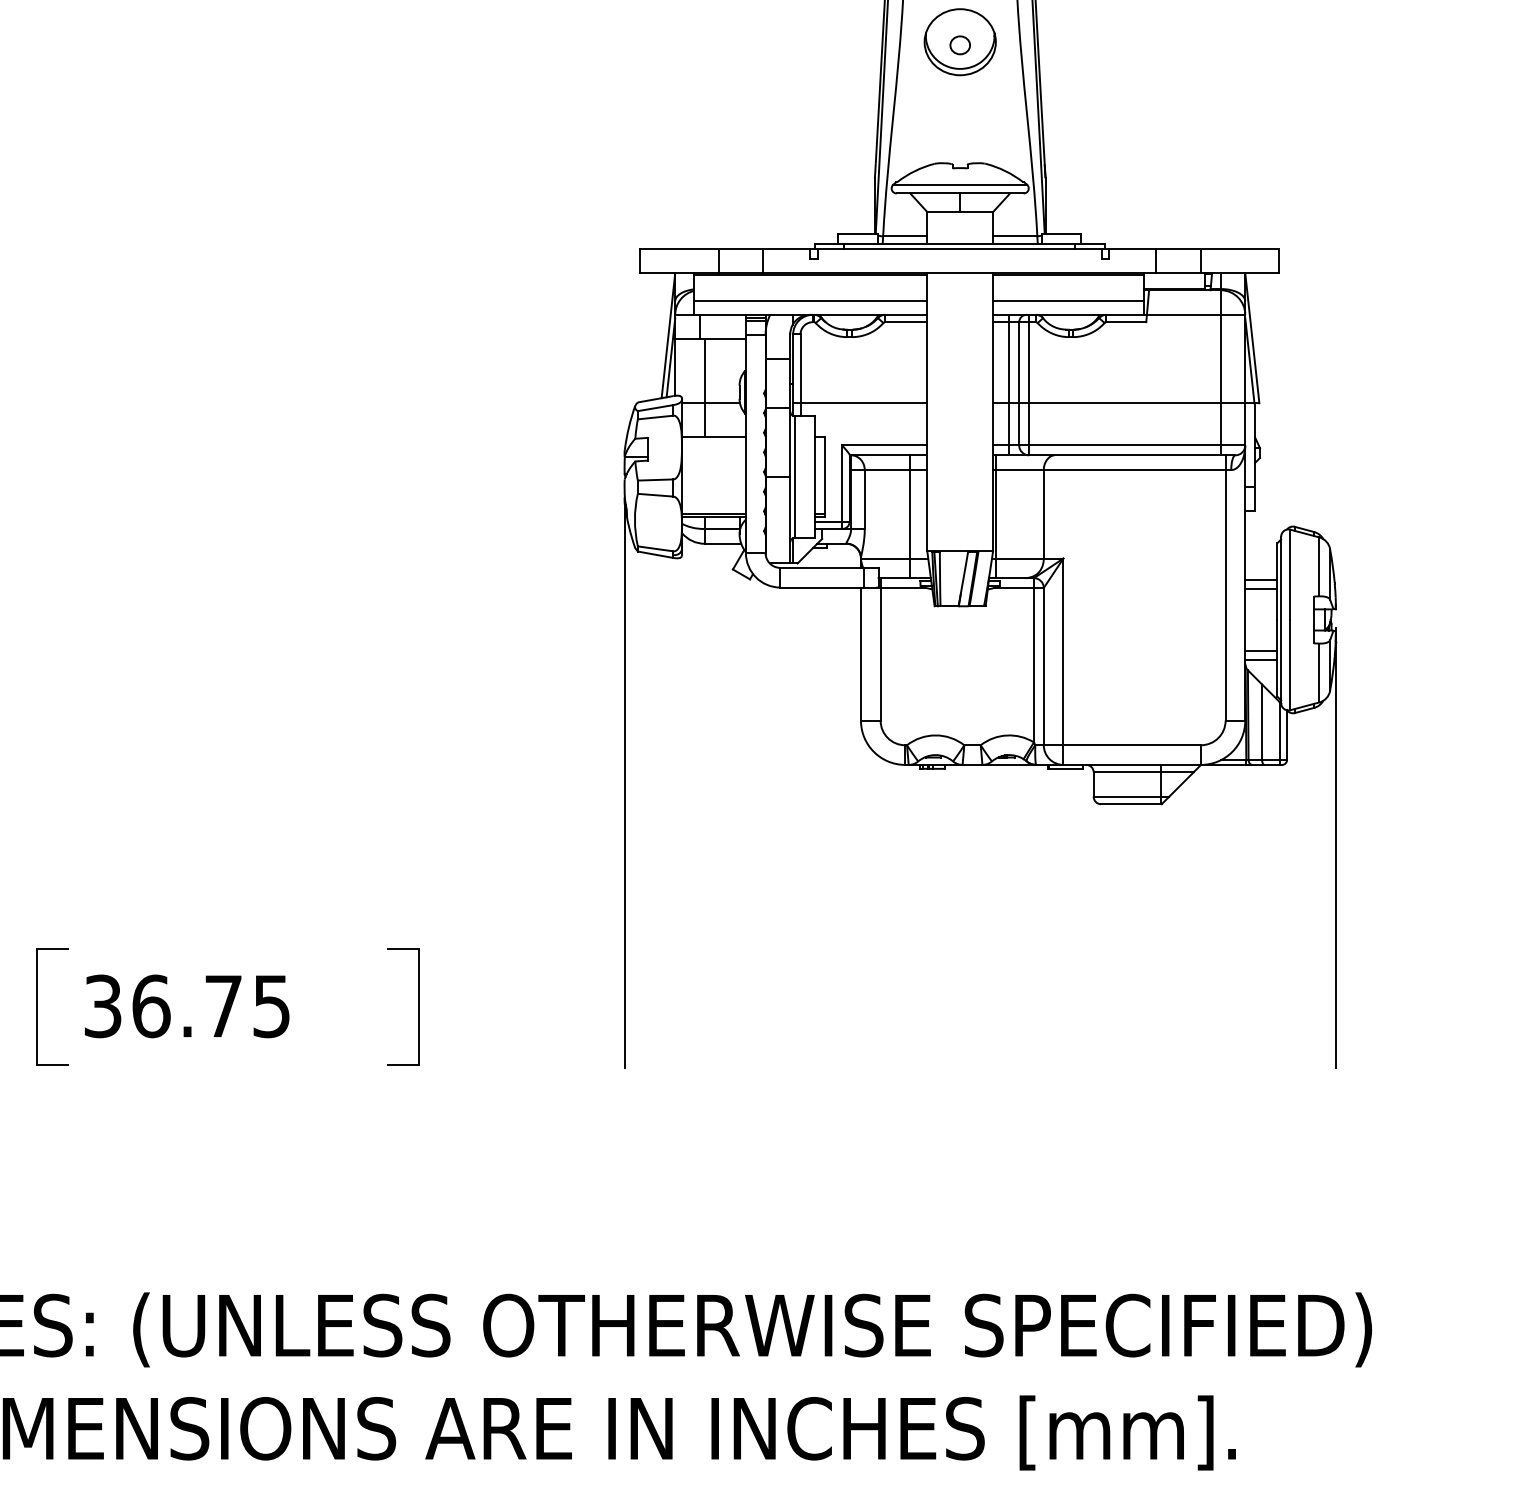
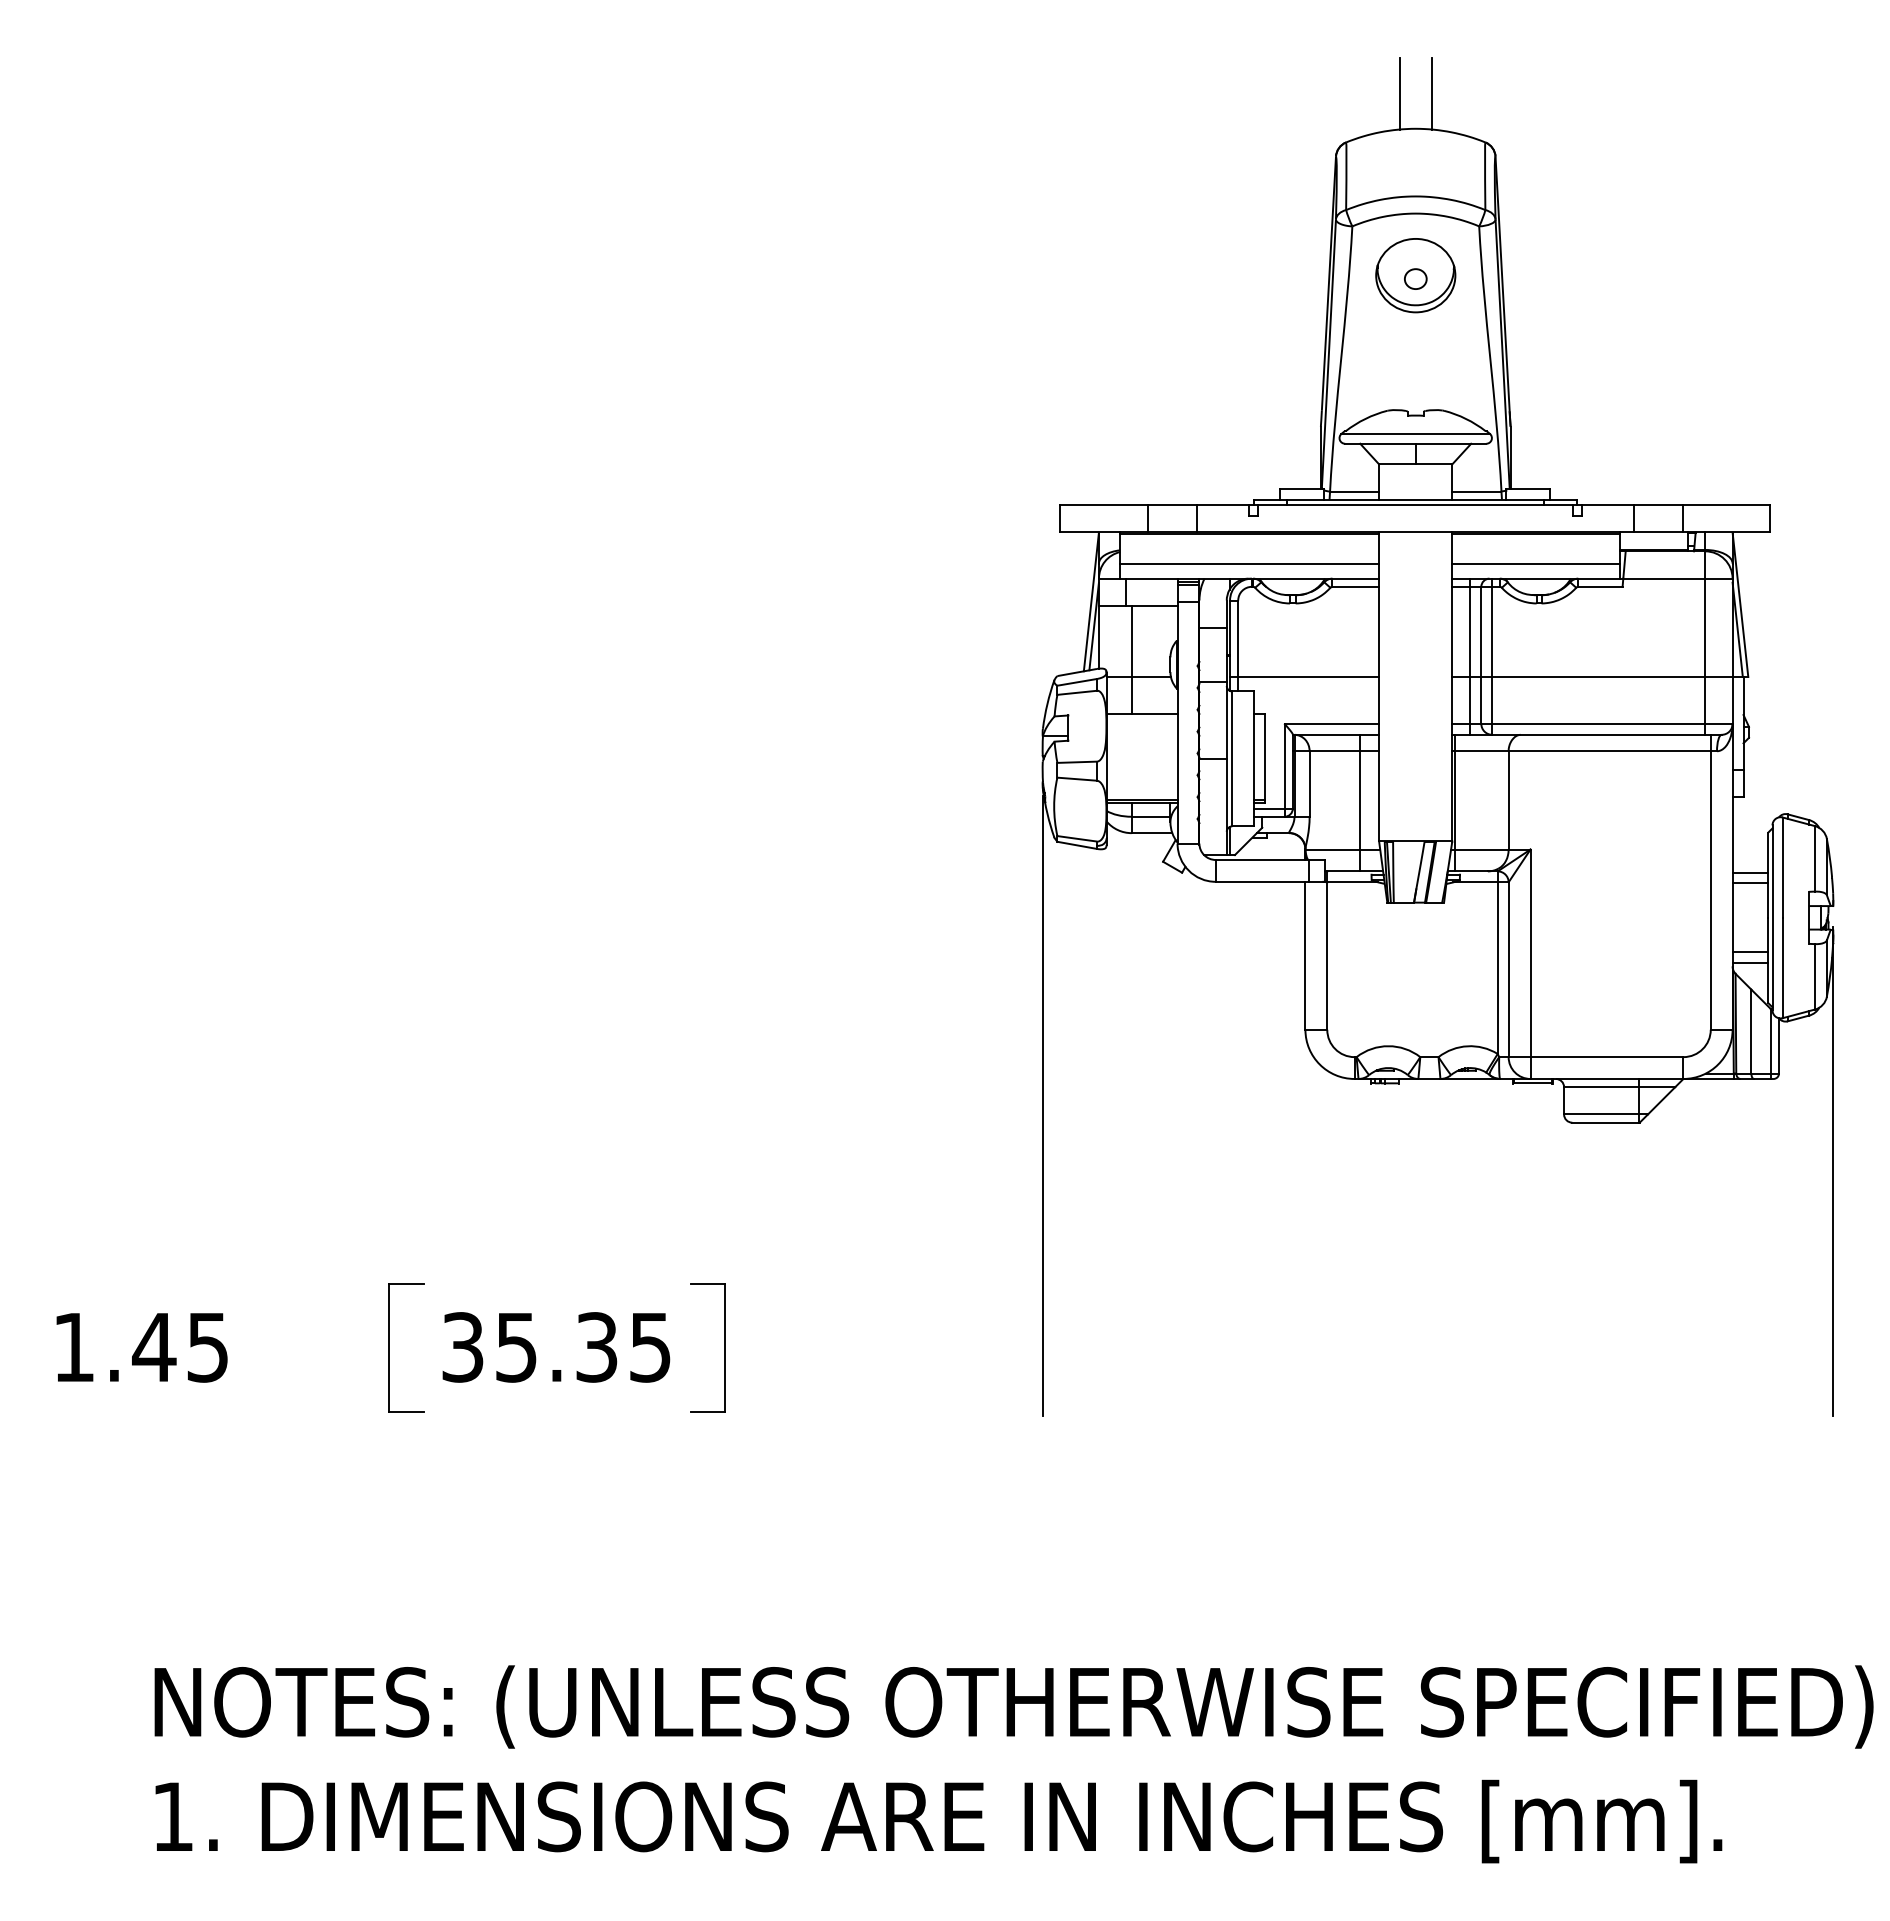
text: (187, 1006) -> (556, 1347), 36.75 -> 35.35
part: (418, 1006) -> (724, 1347), moved

